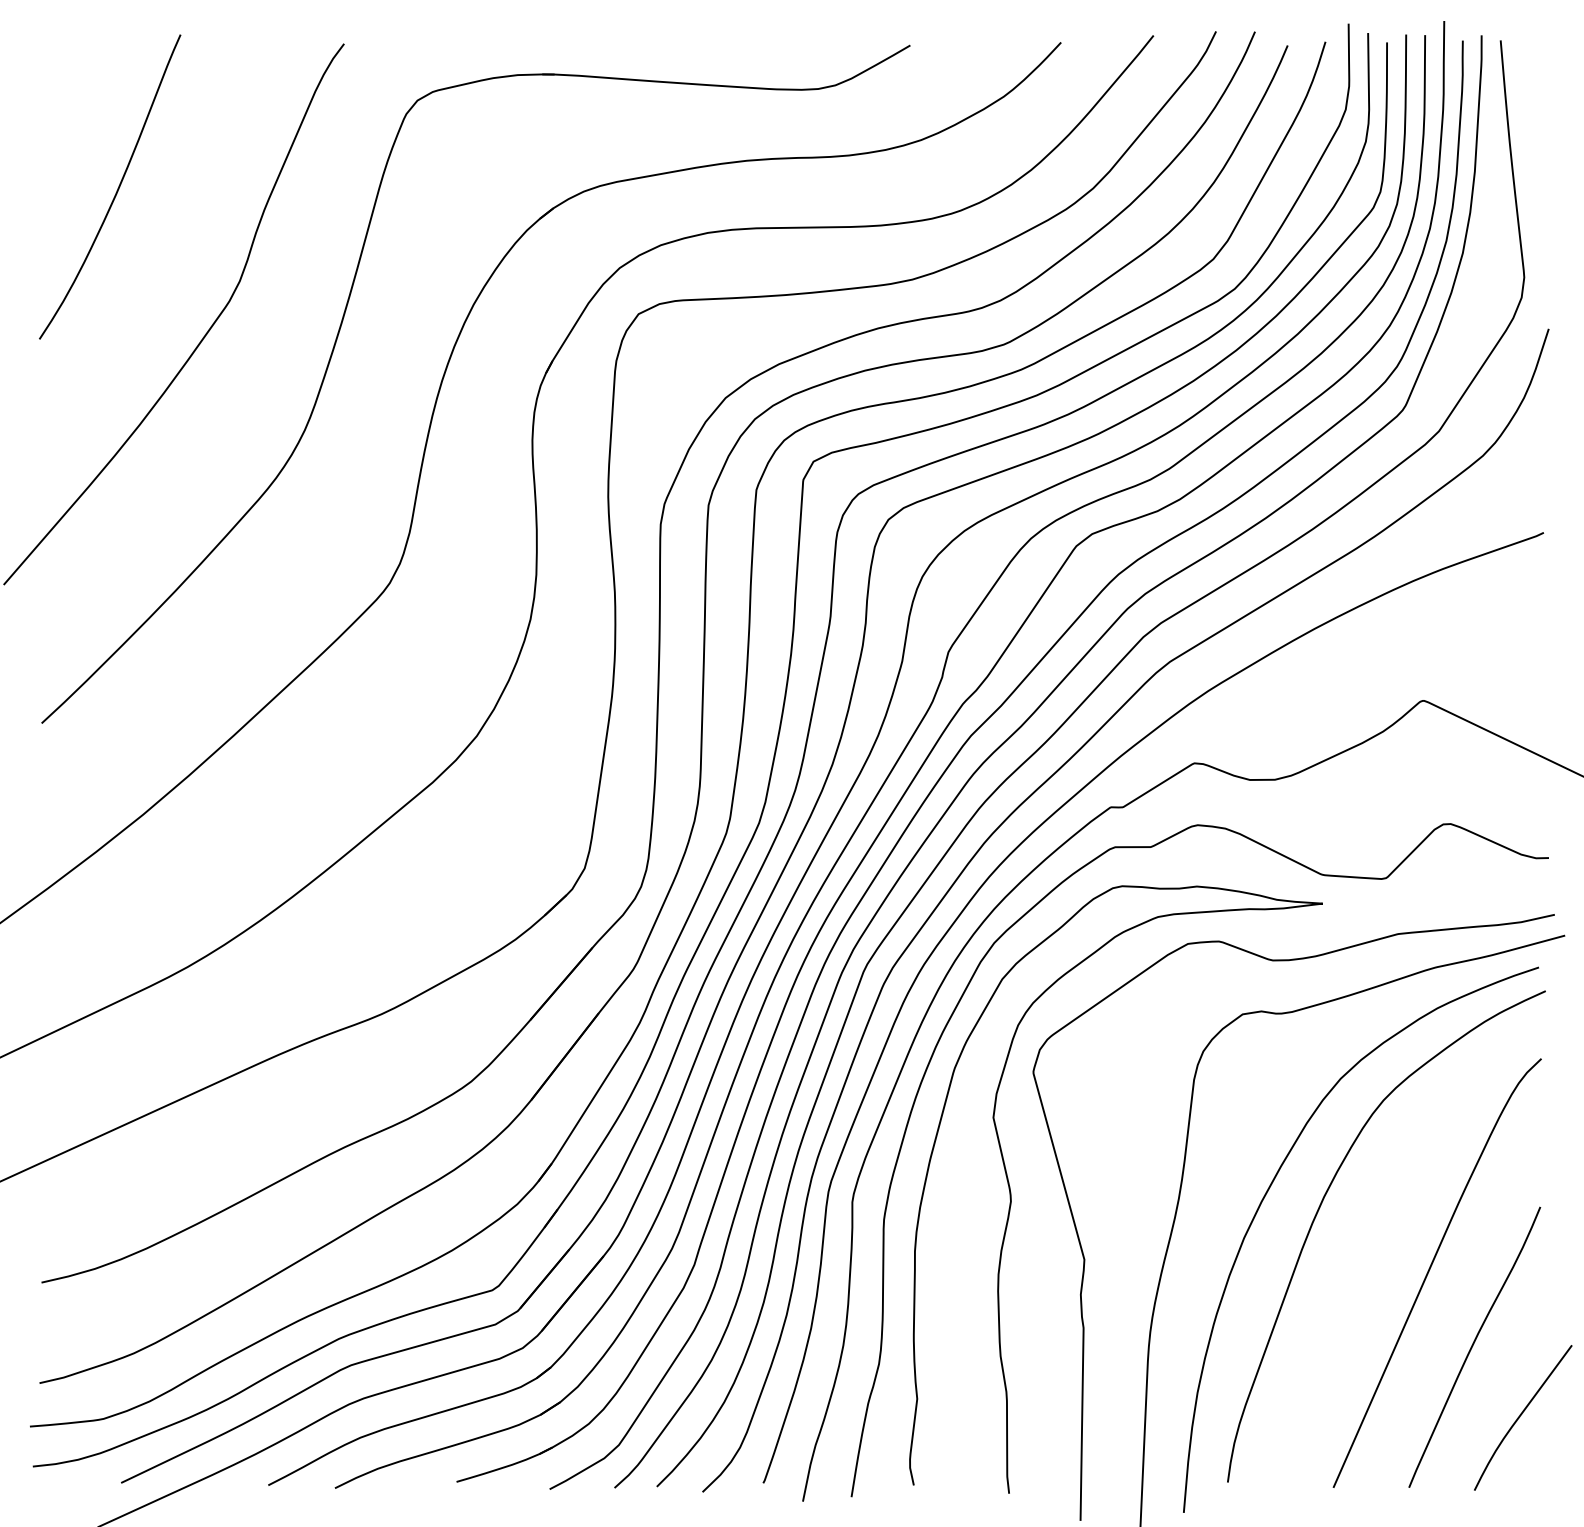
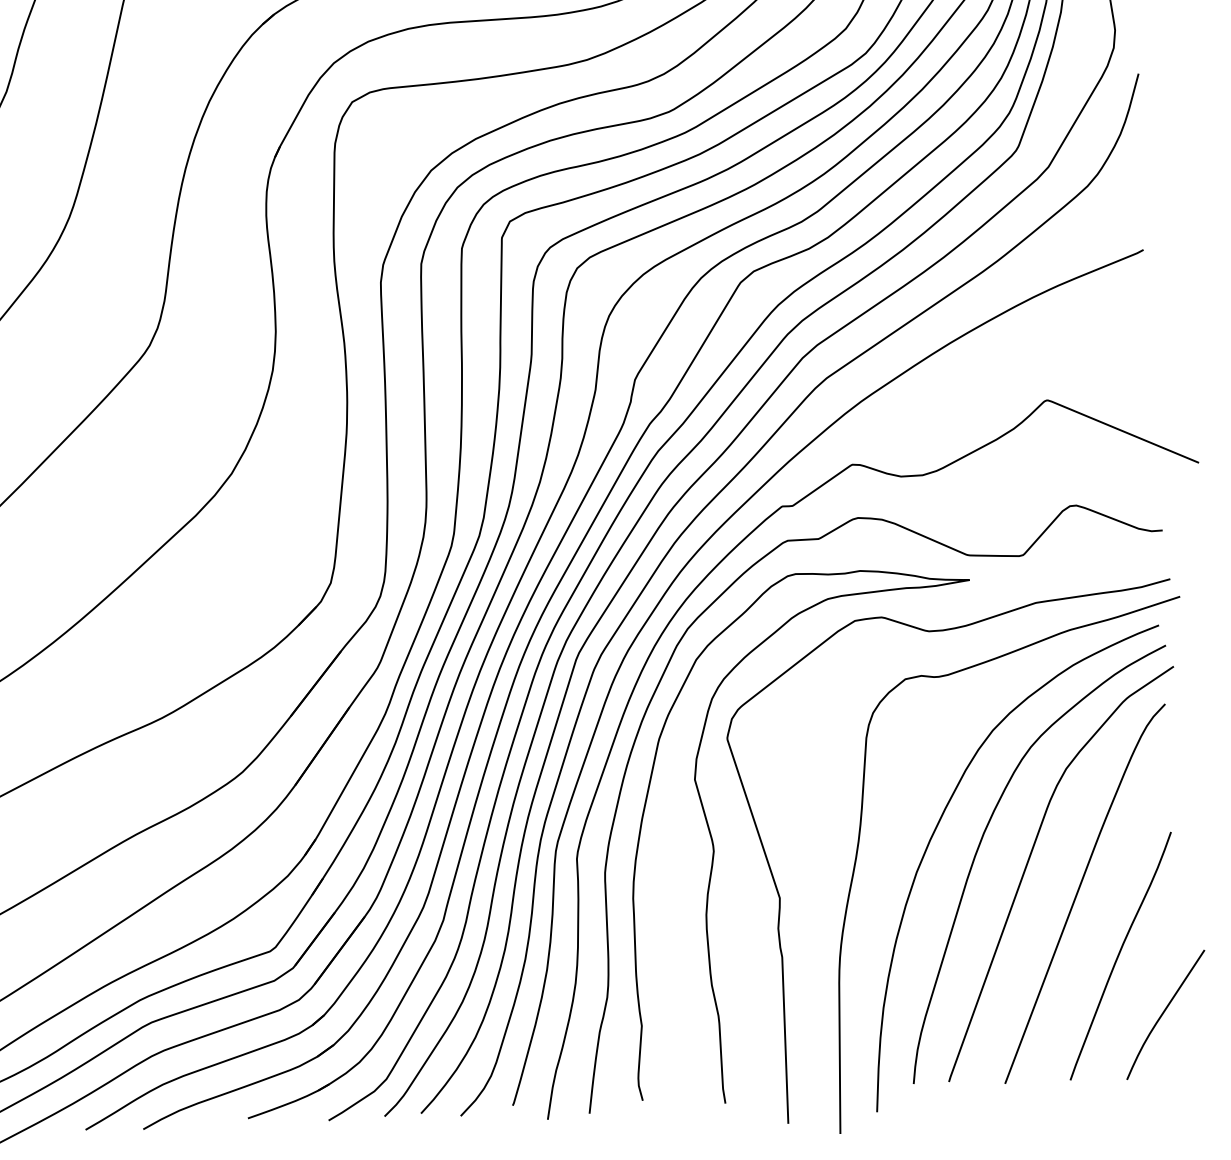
curve: (1373, 1235) -> (1028, 864), added

